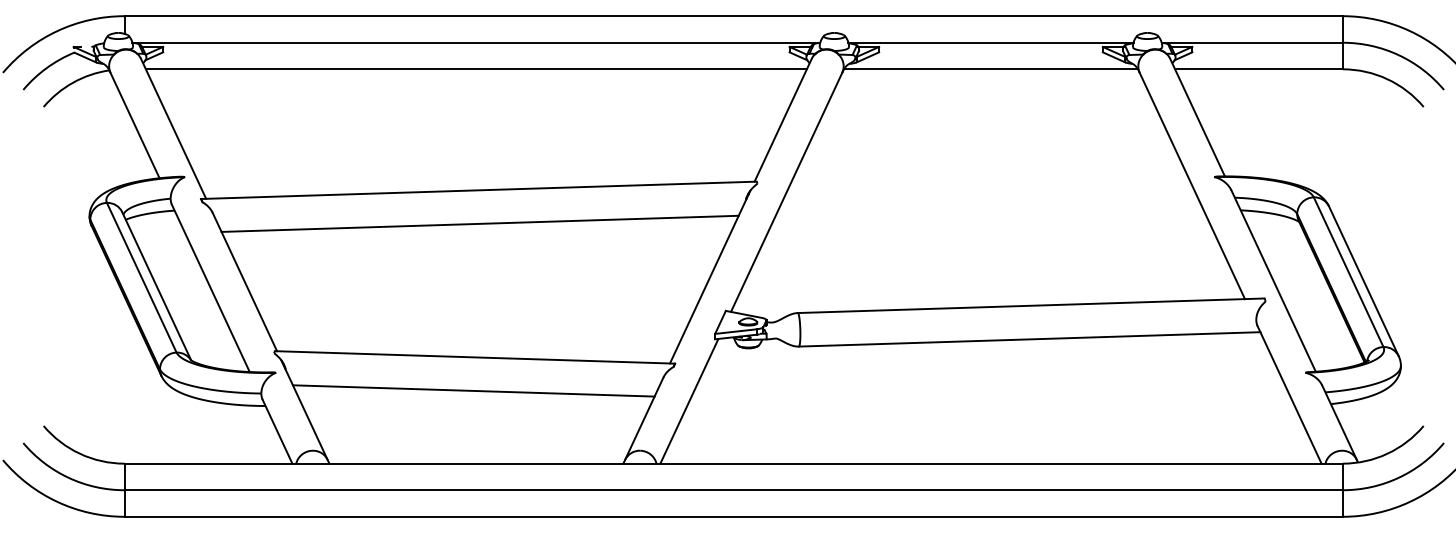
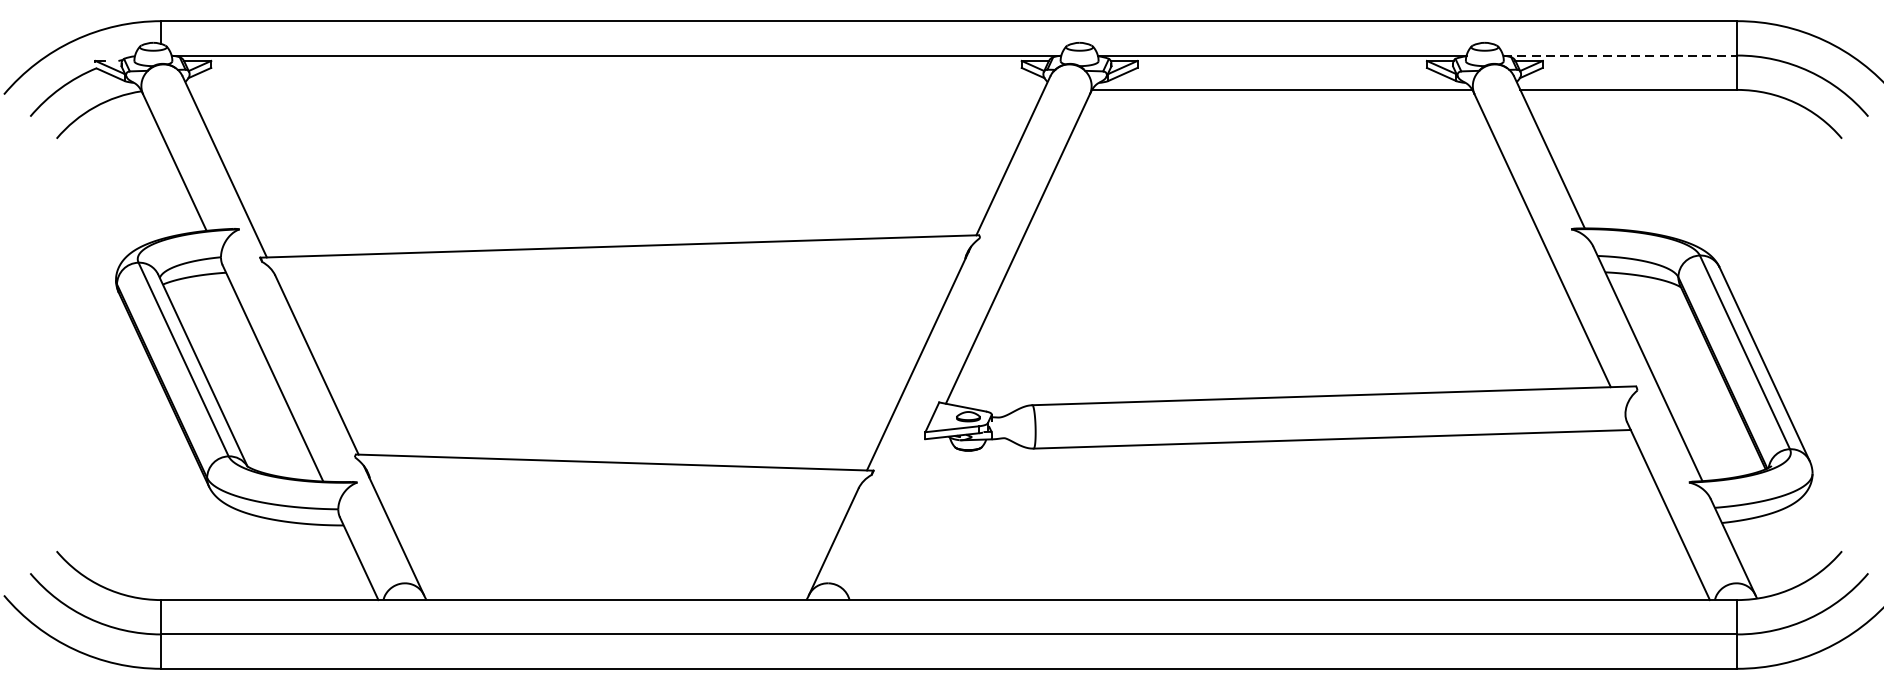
line: (1252, 42) -> (1620, 55), solid -> dashed
line: (475, 69) -> (615, 90), removed
line: (479, 223) -> (620, 289), removed
line: (473, 390) -> (612, 505), removed
line: (689, 400) -> (892, 518), removed

